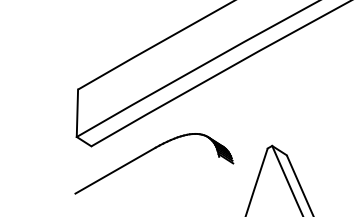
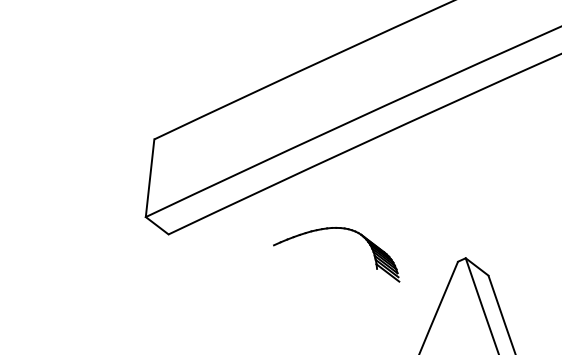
line: (115, 170) -> (204, 277), removed

